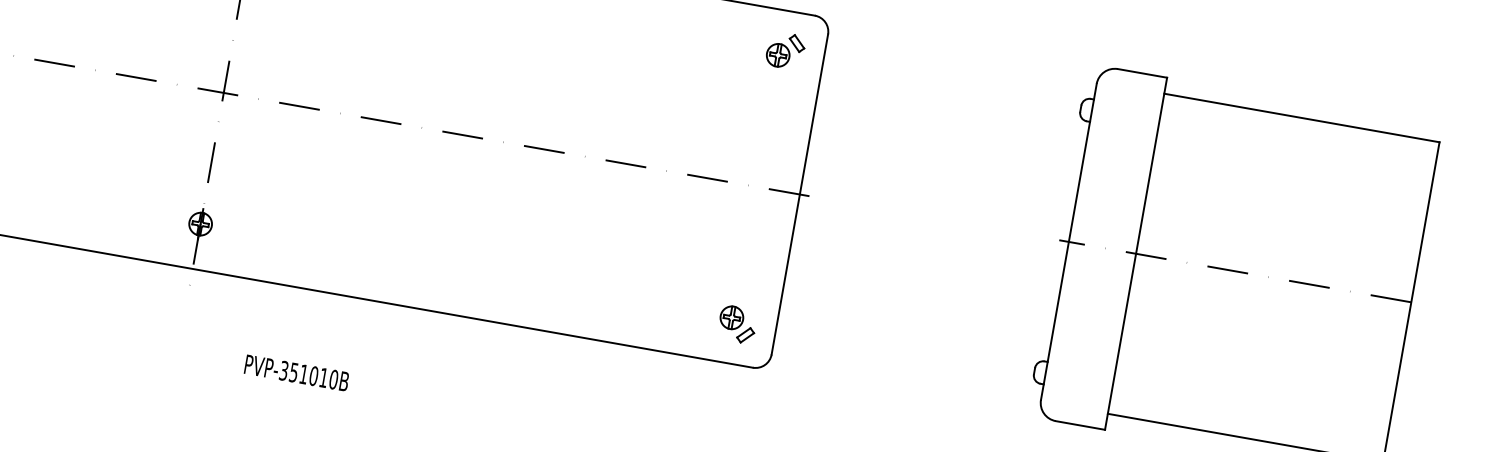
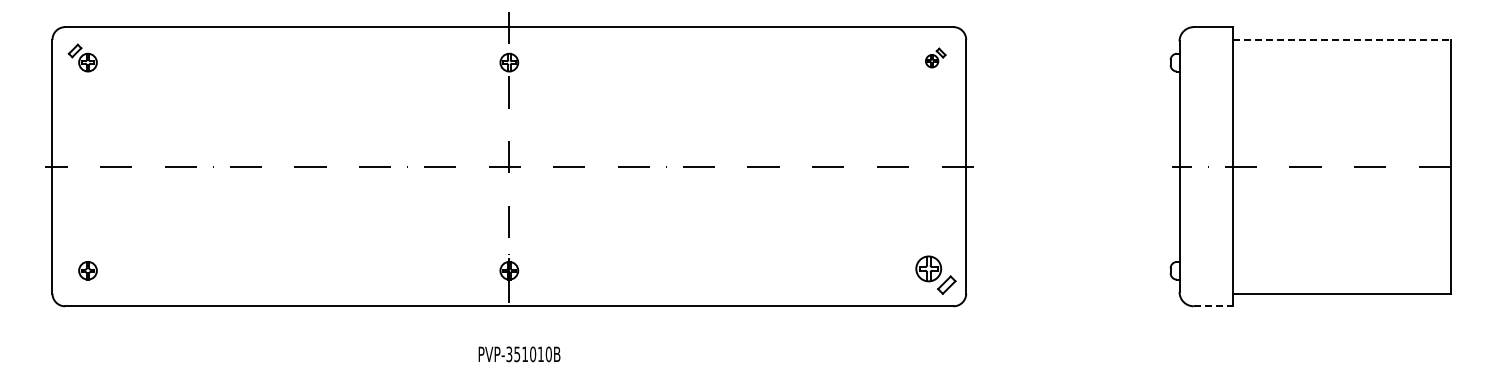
part: (785, 49) -> (935, 57), size x0.7
line: (1302, 117) -> (1342, 39), solid -> dashed
part: (736, 324) -> (935, 275), size x1.4
text: (296, 373) -> (519, 354), moved
line: (1080, 425) -> (1213, 306), solid -> dashed

